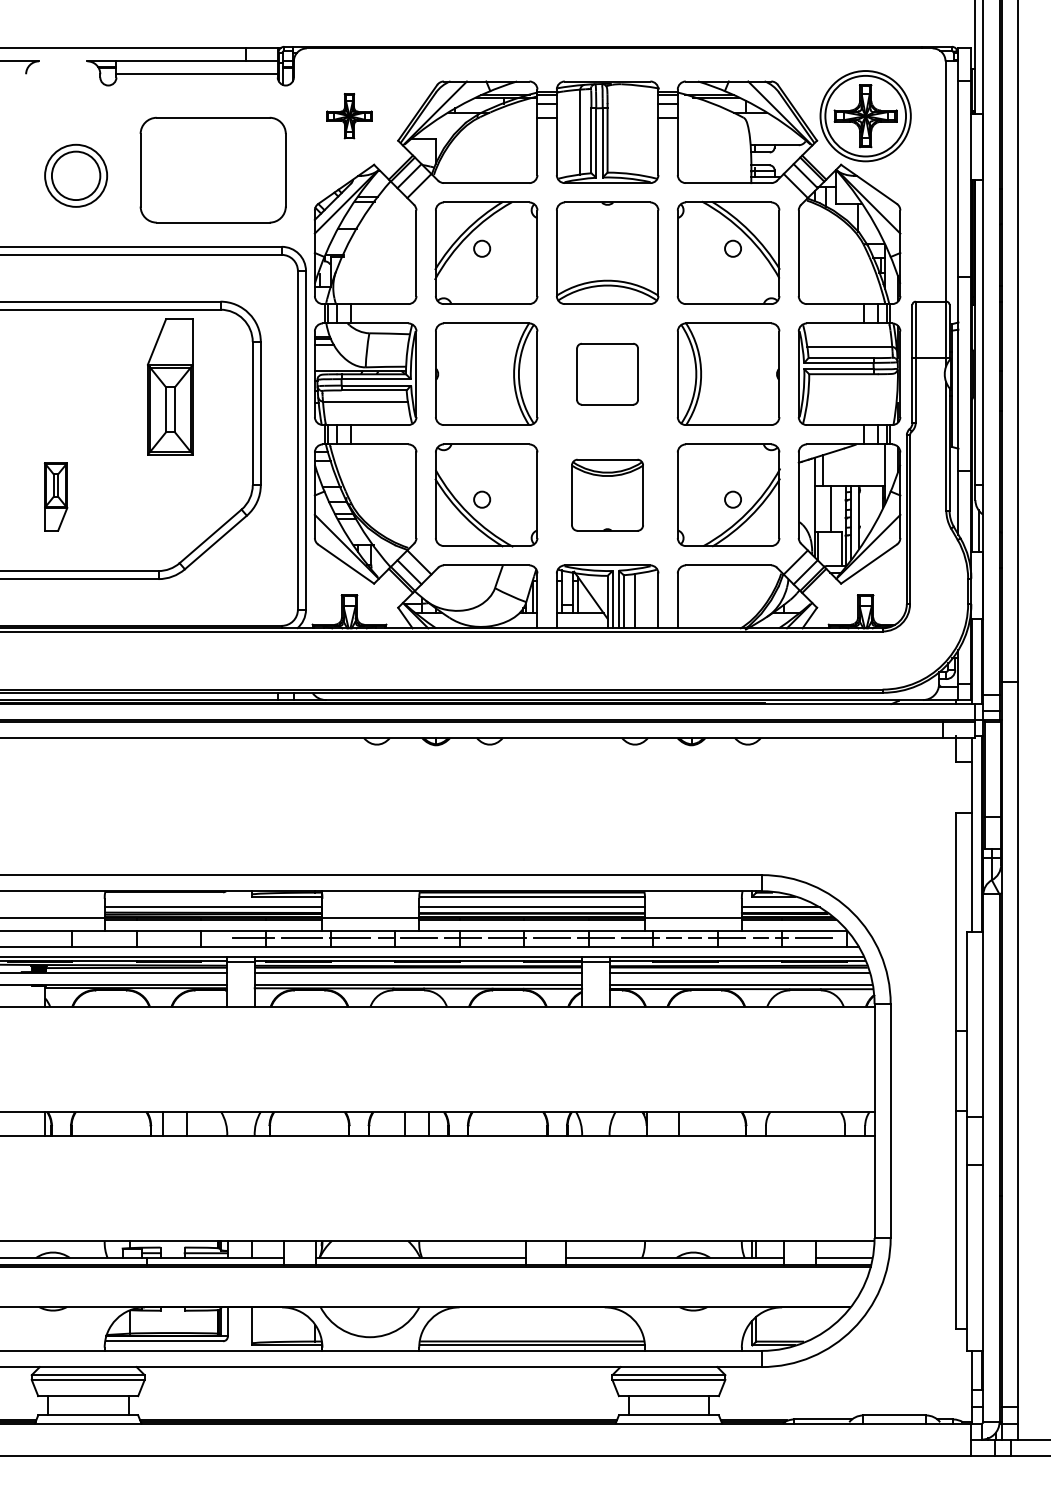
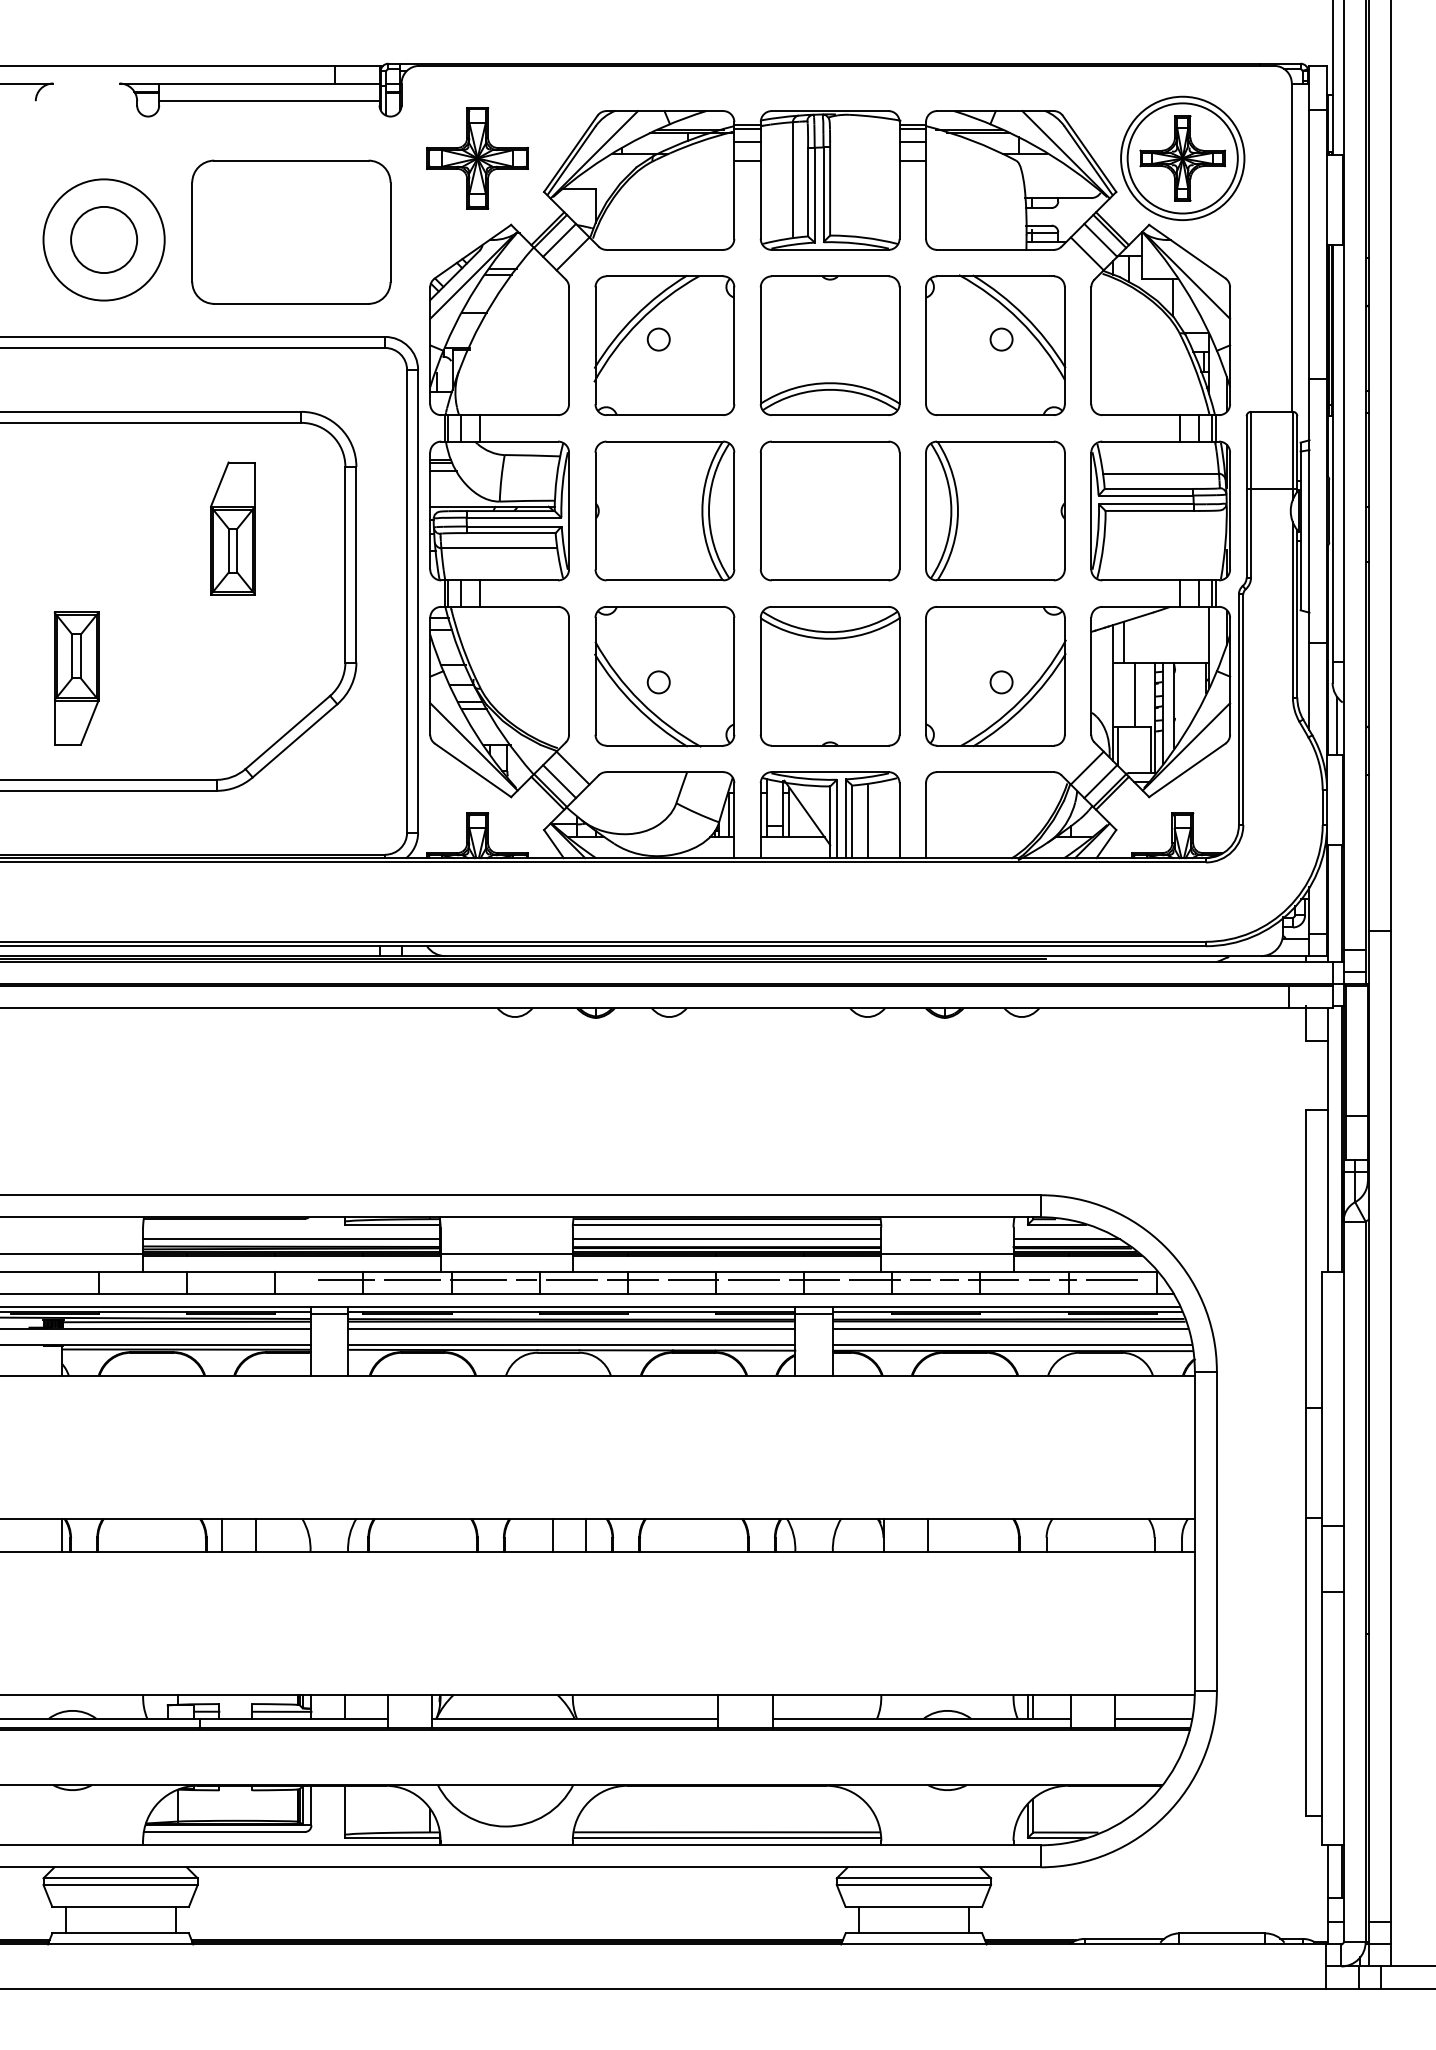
part: (349, 116) -> (477, 158), size x1.67
circle: (75, 175) -> (103, 239), size x1.43
part: (607, 373) -> (829, 510), size x1.67
part: (170, 387) -> (232, 528), size x0.71
part: (607, 495) -> (829, 676), size x1.43
part: (55, 496) -> (76, 678), size x1.43

